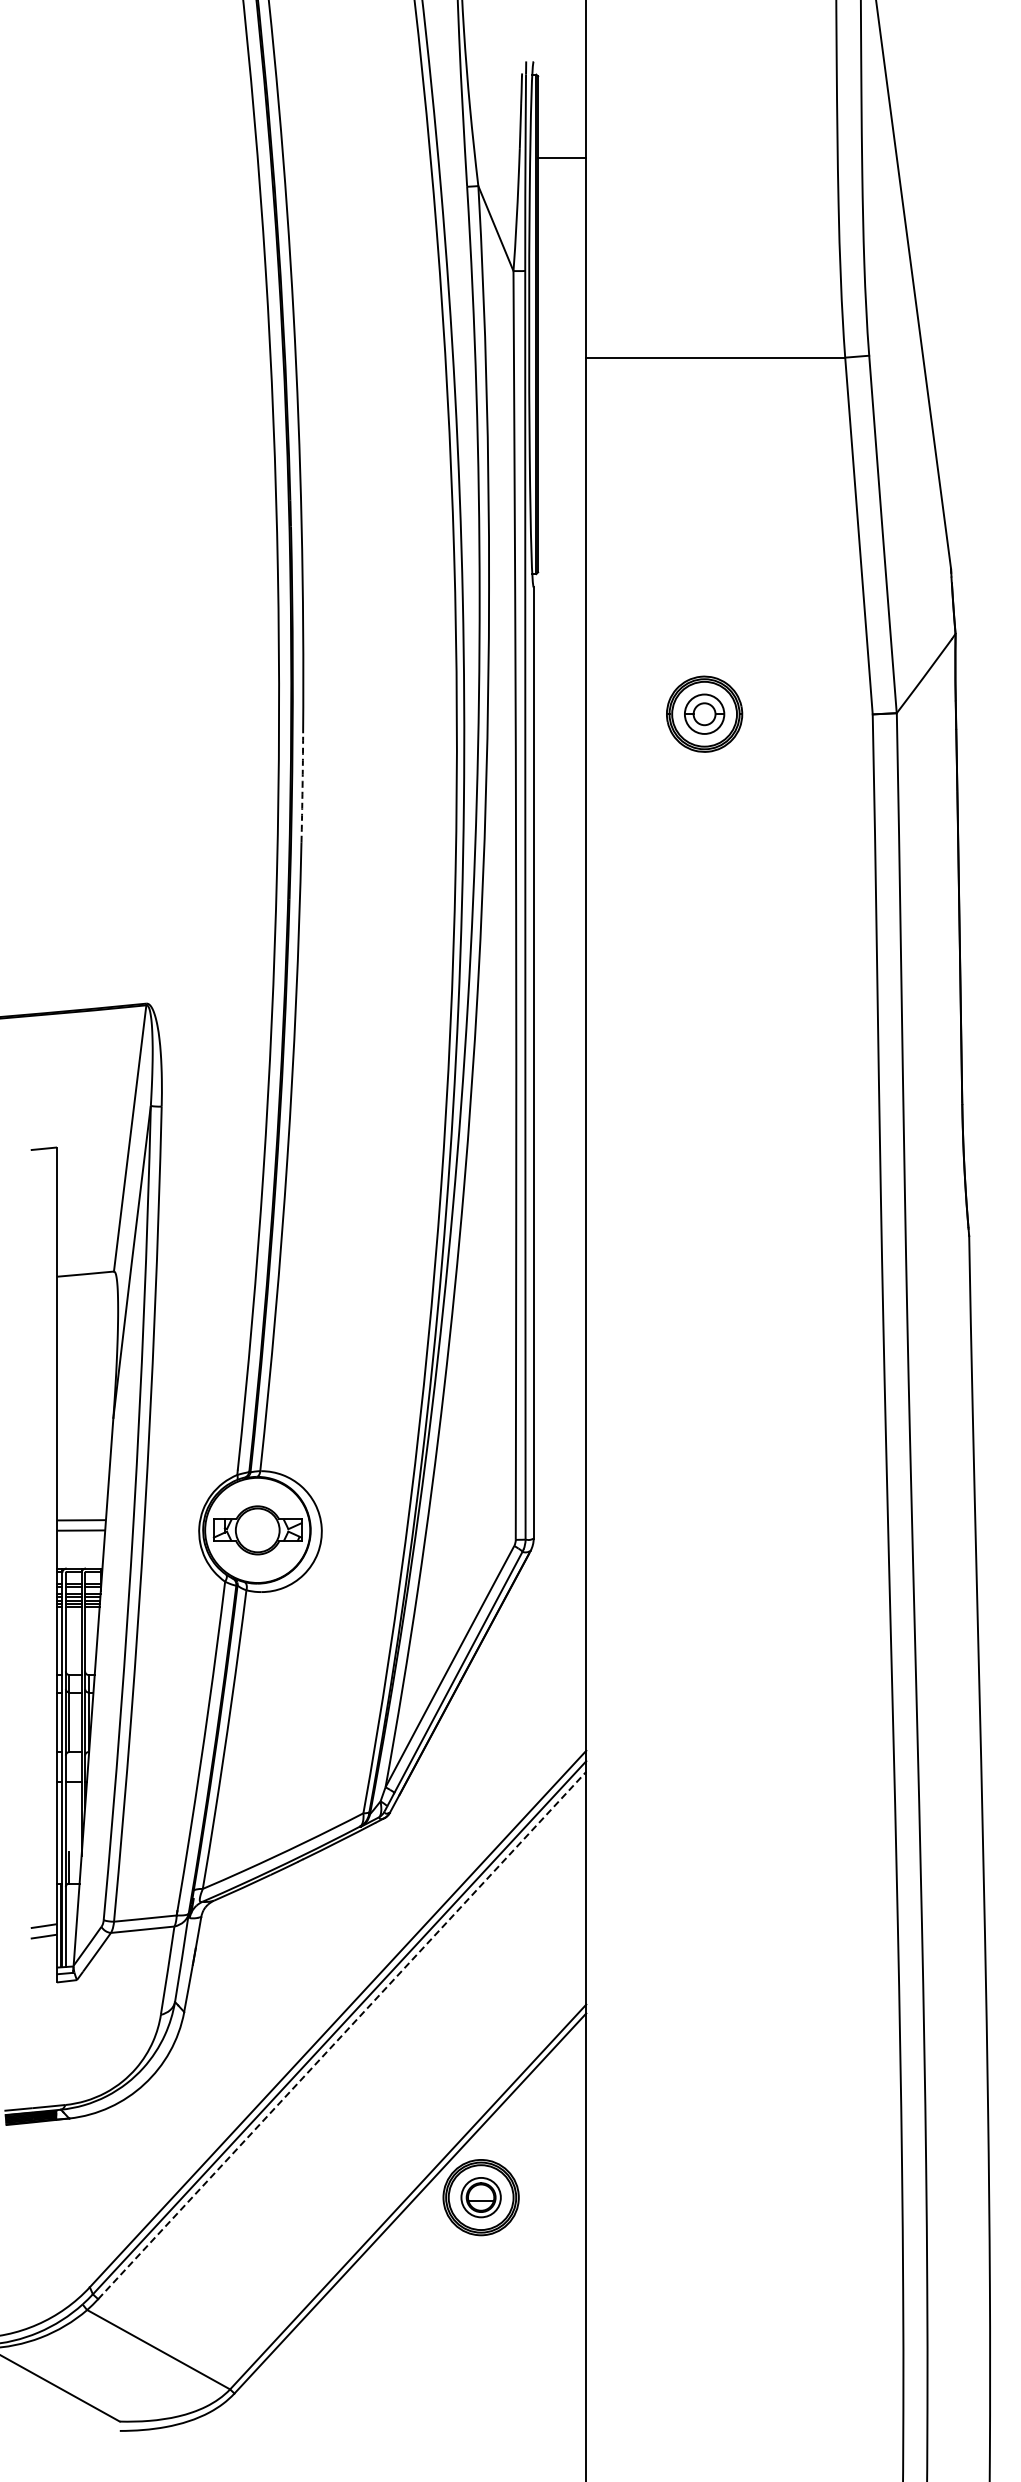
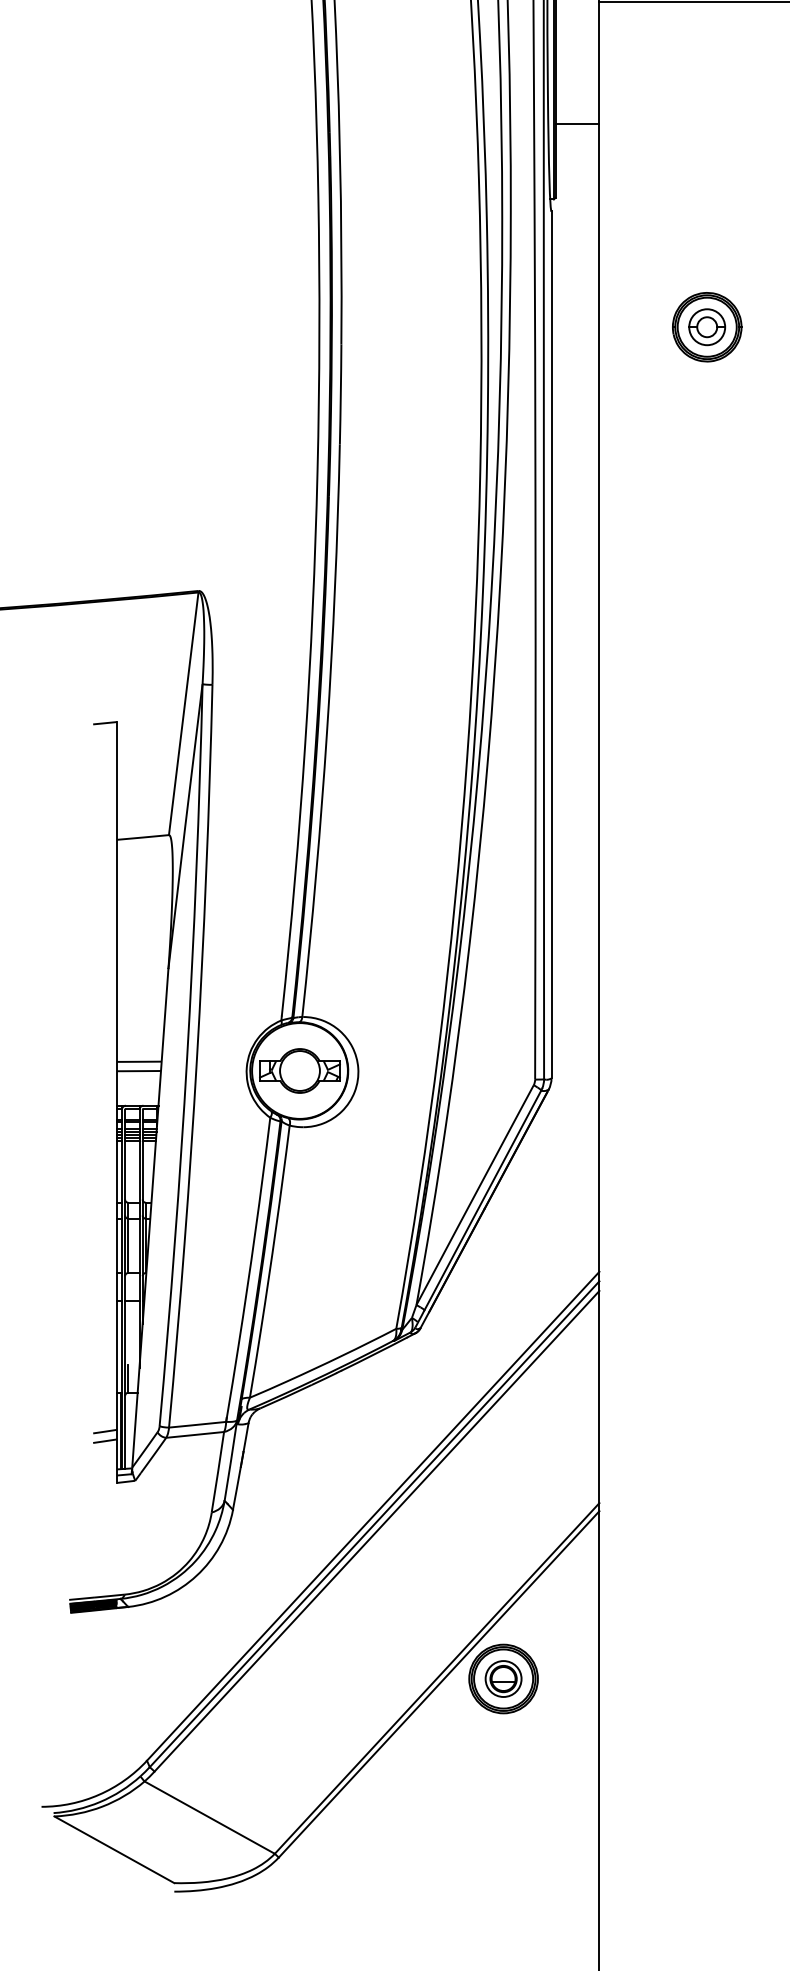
line: (562, 490) -> (577, 123), added
arc: (302, 788) -> (340, 394), dashed -> solid
line: (342, 2035) -> (377, 1531), dashed -> solid

